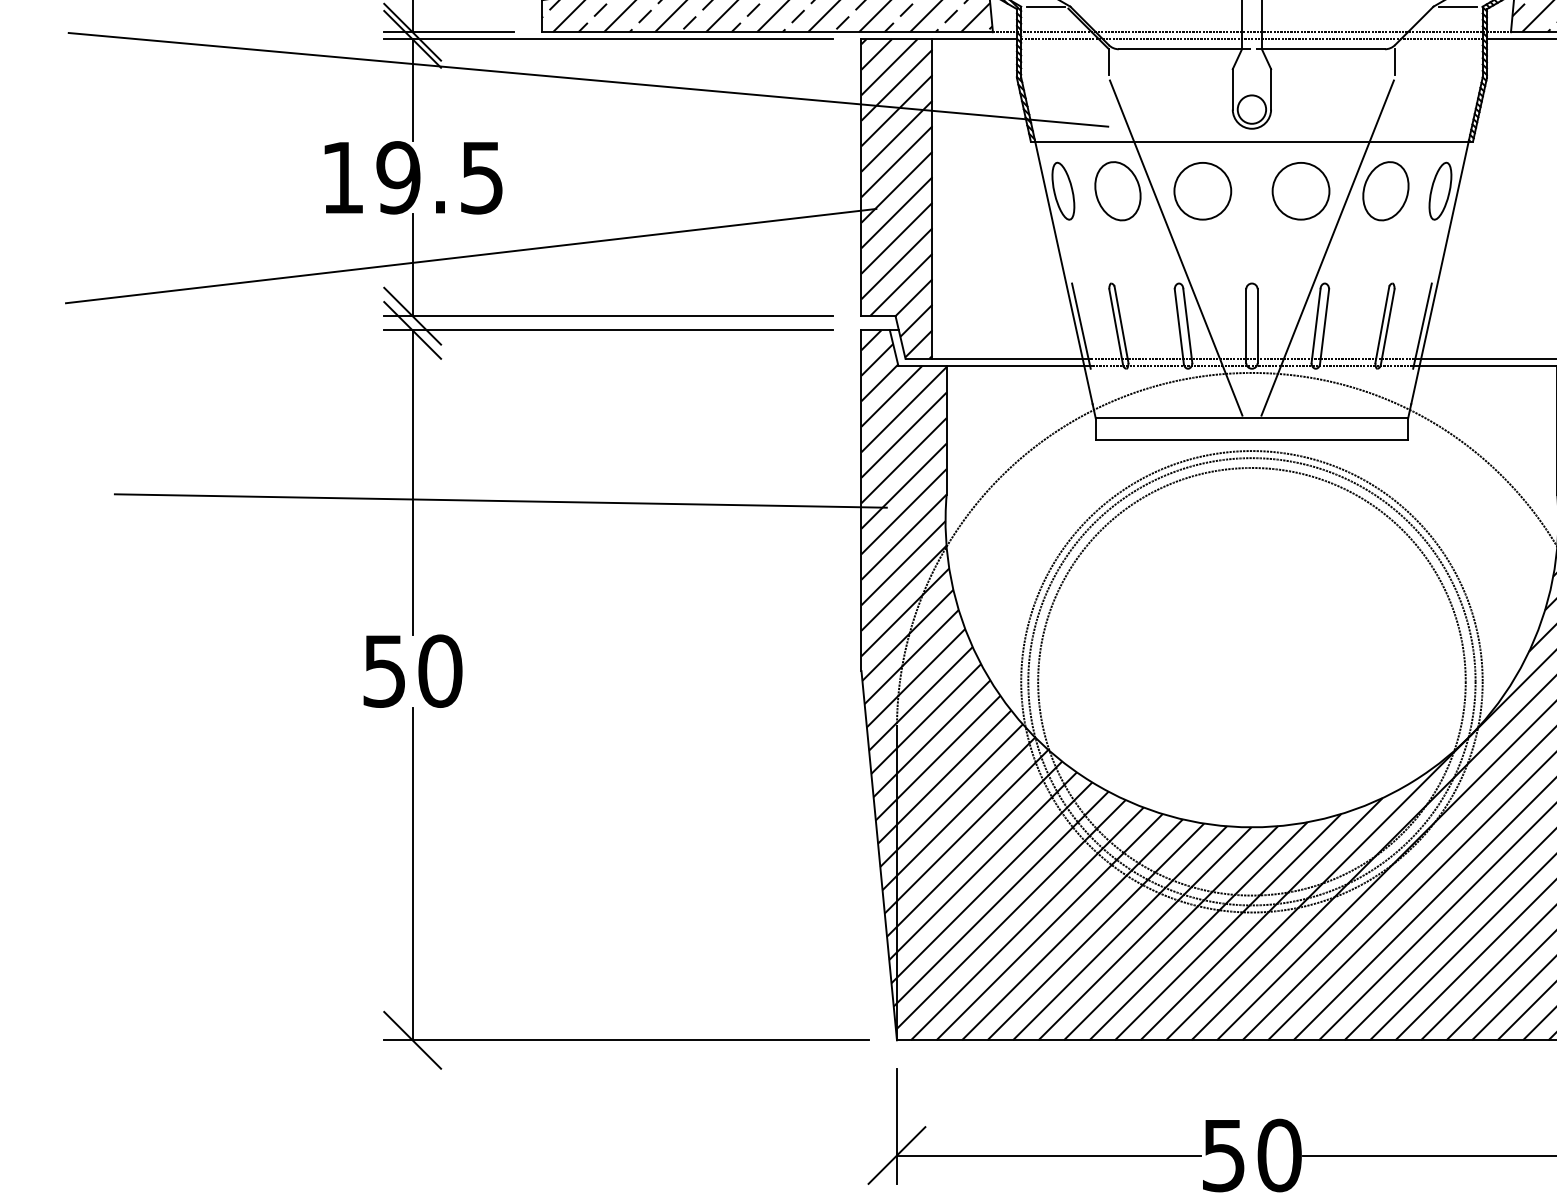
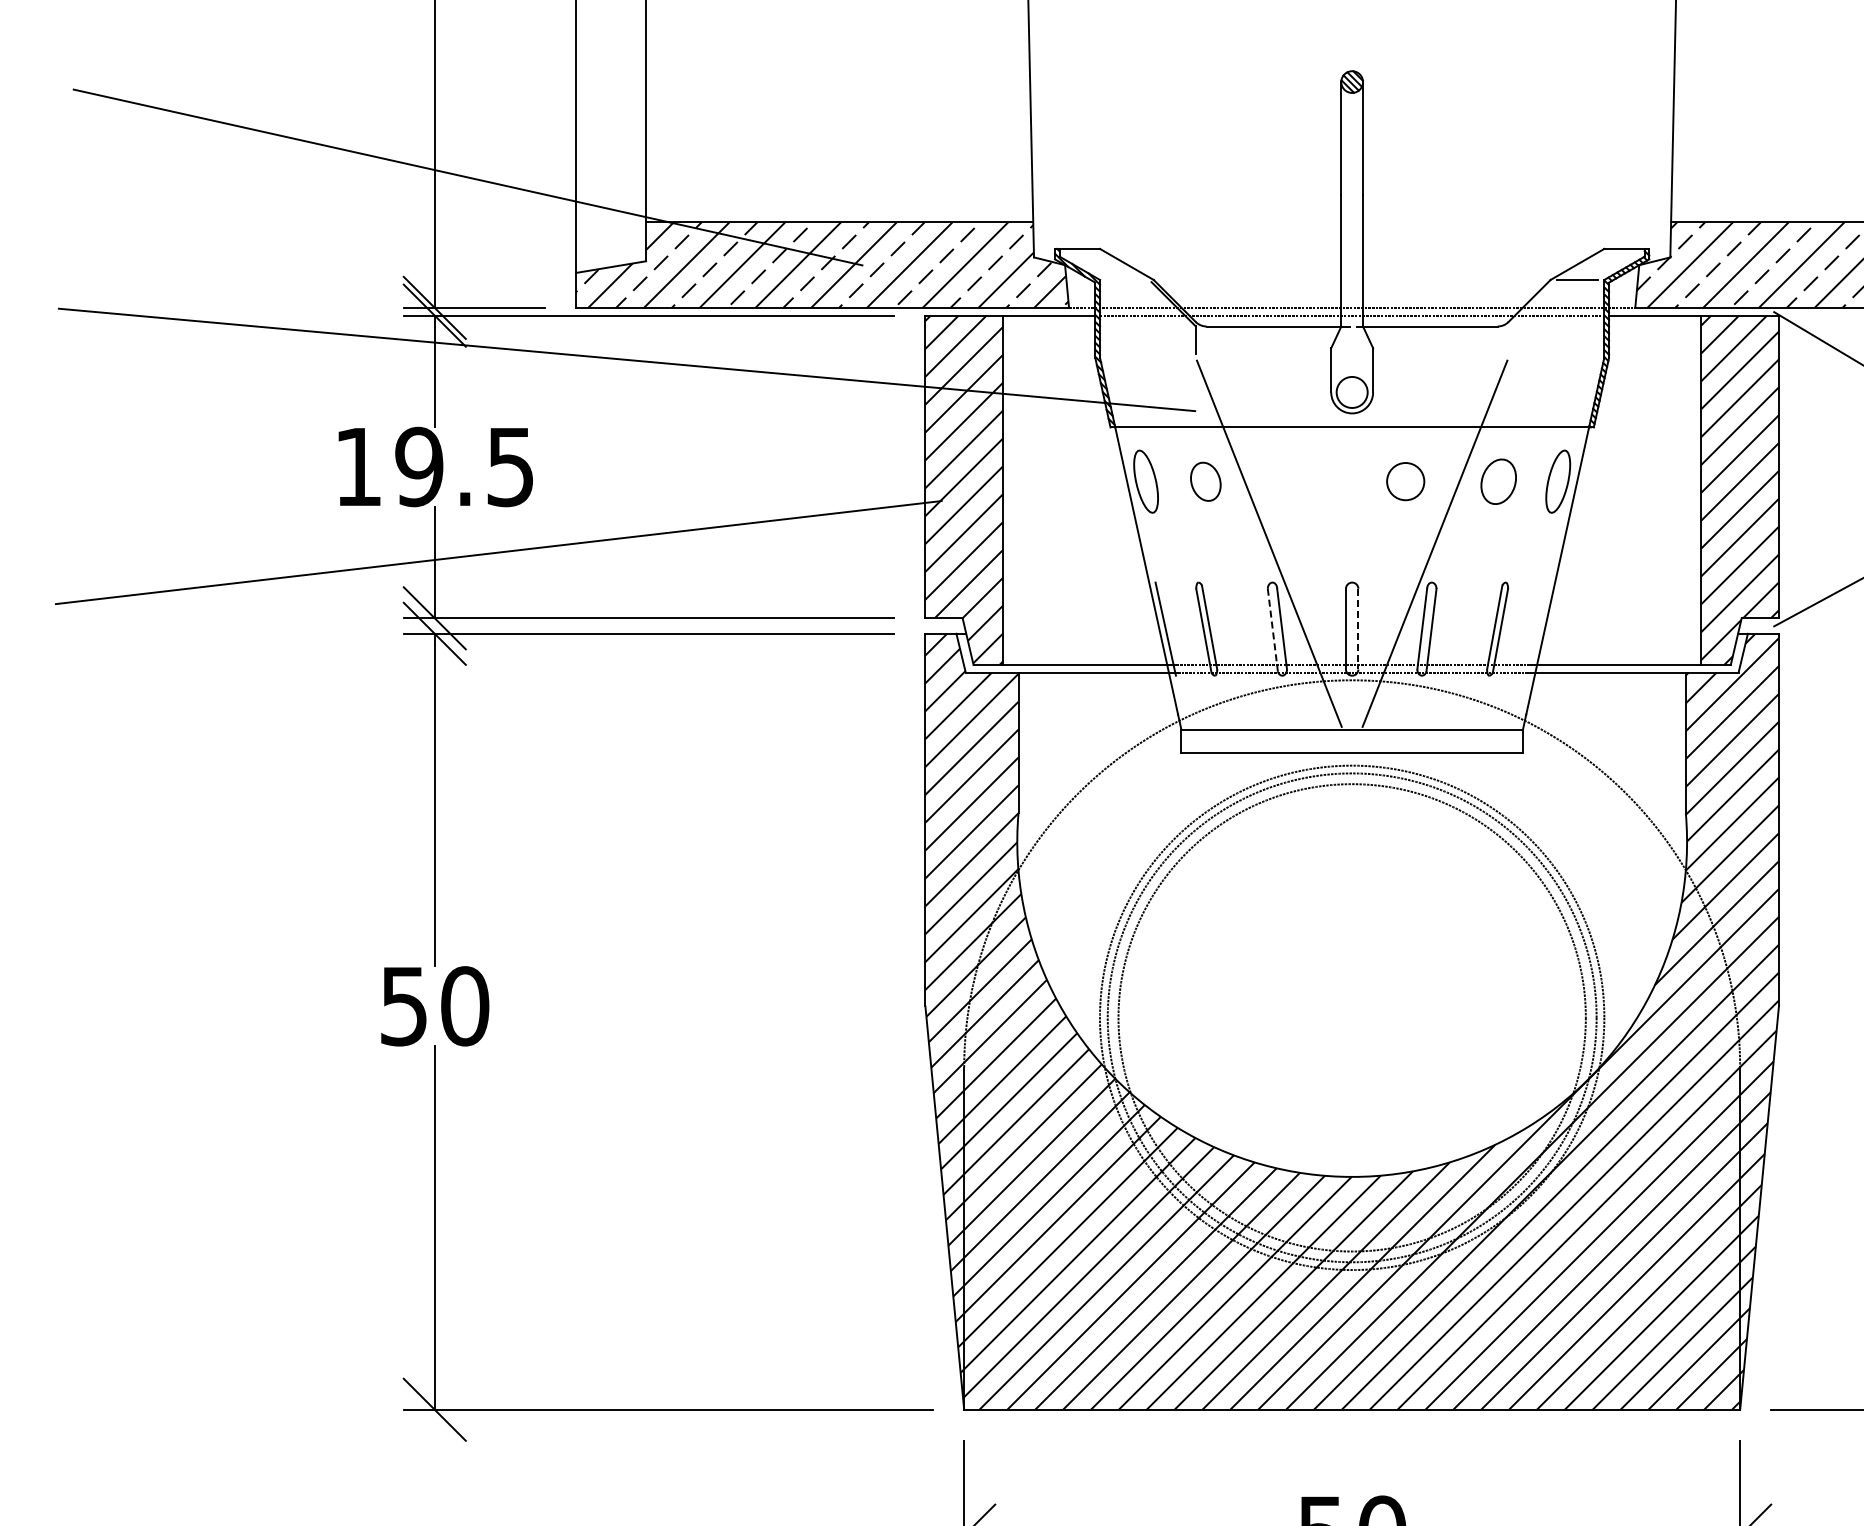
line: (1045, 6) -> (1126, 279), removed
line: (1394, 62) -> (1508, 340), removed
part: (1117, 191) -> (1205, 481), size x0.6
circle: (1202, 191) -> (1298, 481), removed
circle: (1300, 191) -> (1405, 481), size x0.6
part: (1385, 191) -> (1498, 481), size x0.7
line: (1422, 325) -> (1538, 628), removed
line: (1257, 326) -> (1358, 629), solid -> dashed
line: (1179, 327) -> (1272, 630), solid -> dashed
line: (501, 500) -> (531, 819), removed

